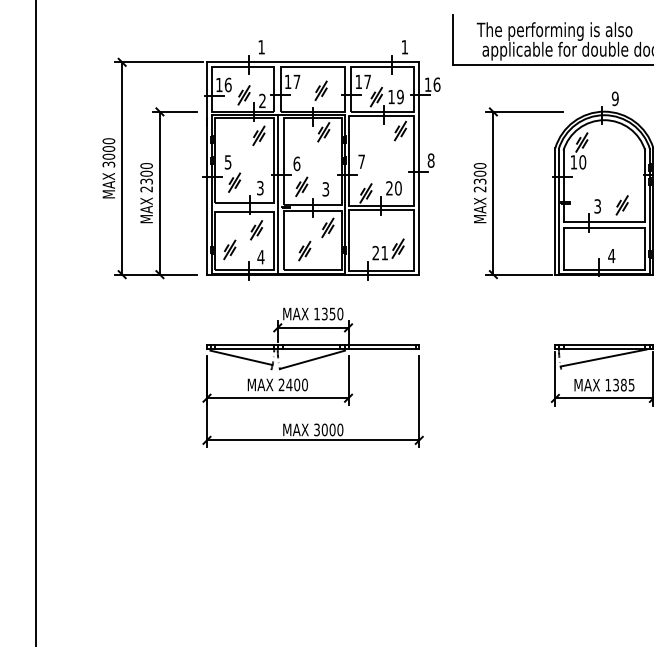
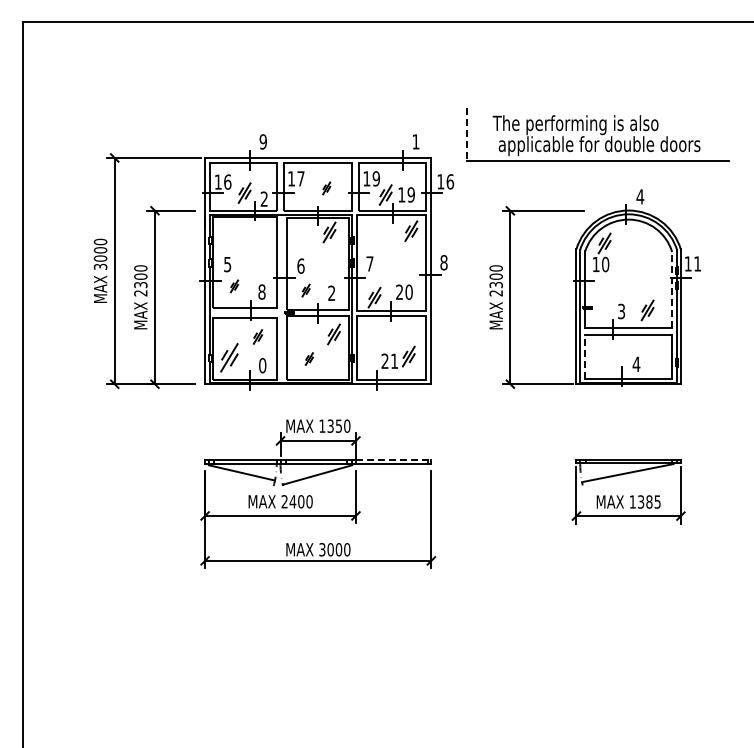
line: (453, 40) -> (467, 134), solid -> dashed
text: (260, 46) -> (262, 141), 1 -> 9
text: (366, 81) -> (375, 178), 17 -> 19
part: (320, 90) -> (326, 188), size x0.6
text: (615, 98) -> (640, 196), 9 -> 4
part: (258, 136) -> (260, 236), removed
part: (234, 182) -> (234, 286), size x0.6
line: (644, 184) -> (671, 288), solid -> dashed
part: (301, 186) -> (305, 290), size x0.6
text: (259, 187) -> (261, 291), 3 -> 8
text: (325, 189) -> (331, 293), 3 -> 2
line: (277, 194) -> (280, 298), removed
part: (256, 229) -> (257, 336), size x0.7
line: (563, 248) -> (585, 356), solid -> dashed
part: (229, 249) -> (229, 357), size x1.4
part: (304, 250) -> (309, 358), size x0.6
text: (260, 257) -> (262, 365), 4 -> 0
line: (383, 345) -> (393, 459), solid -> dashed

